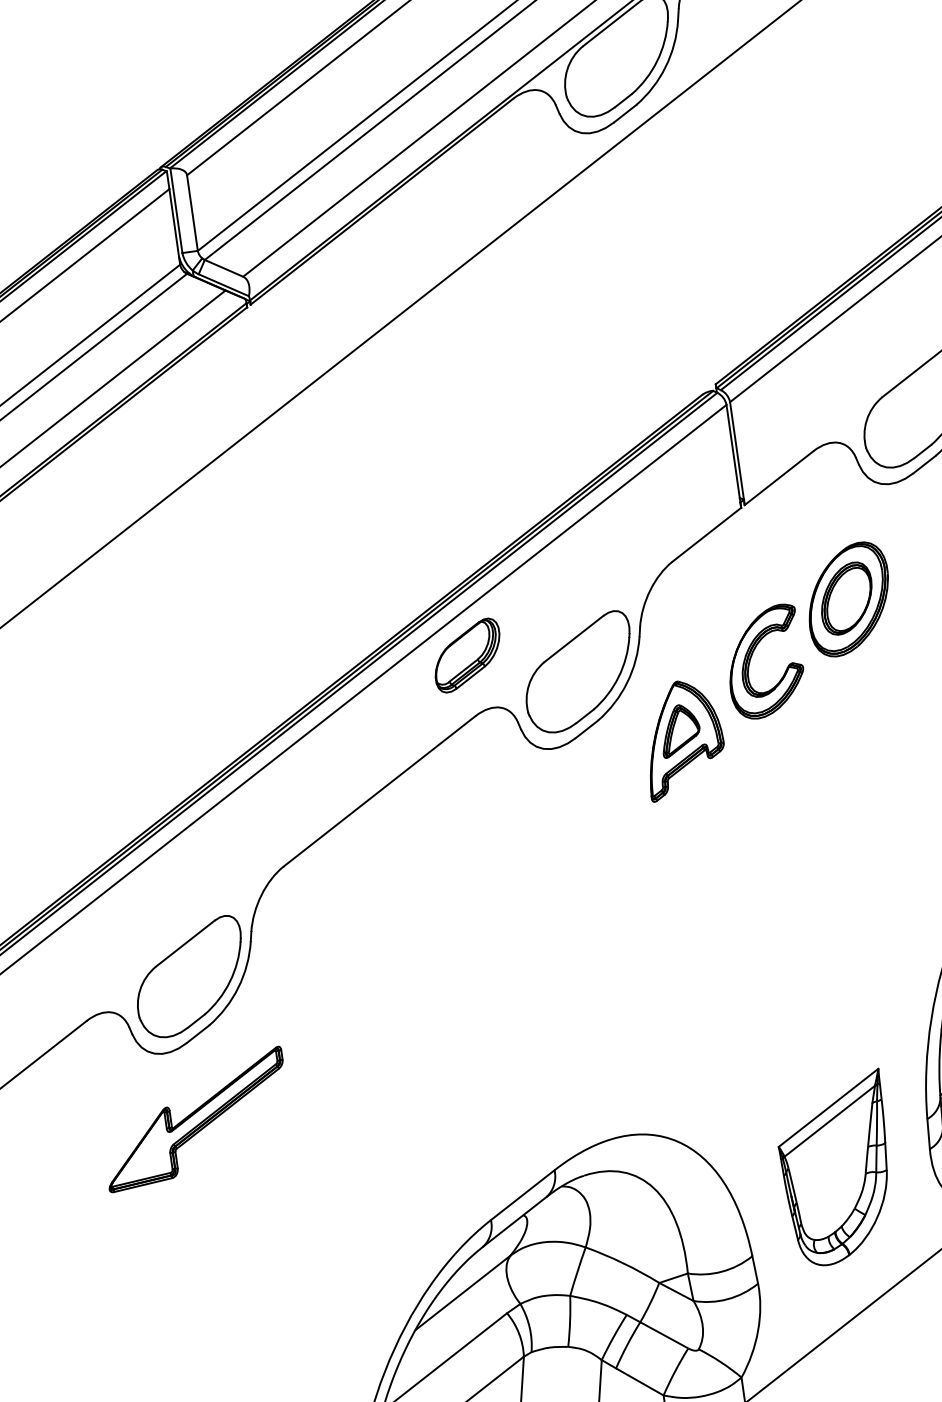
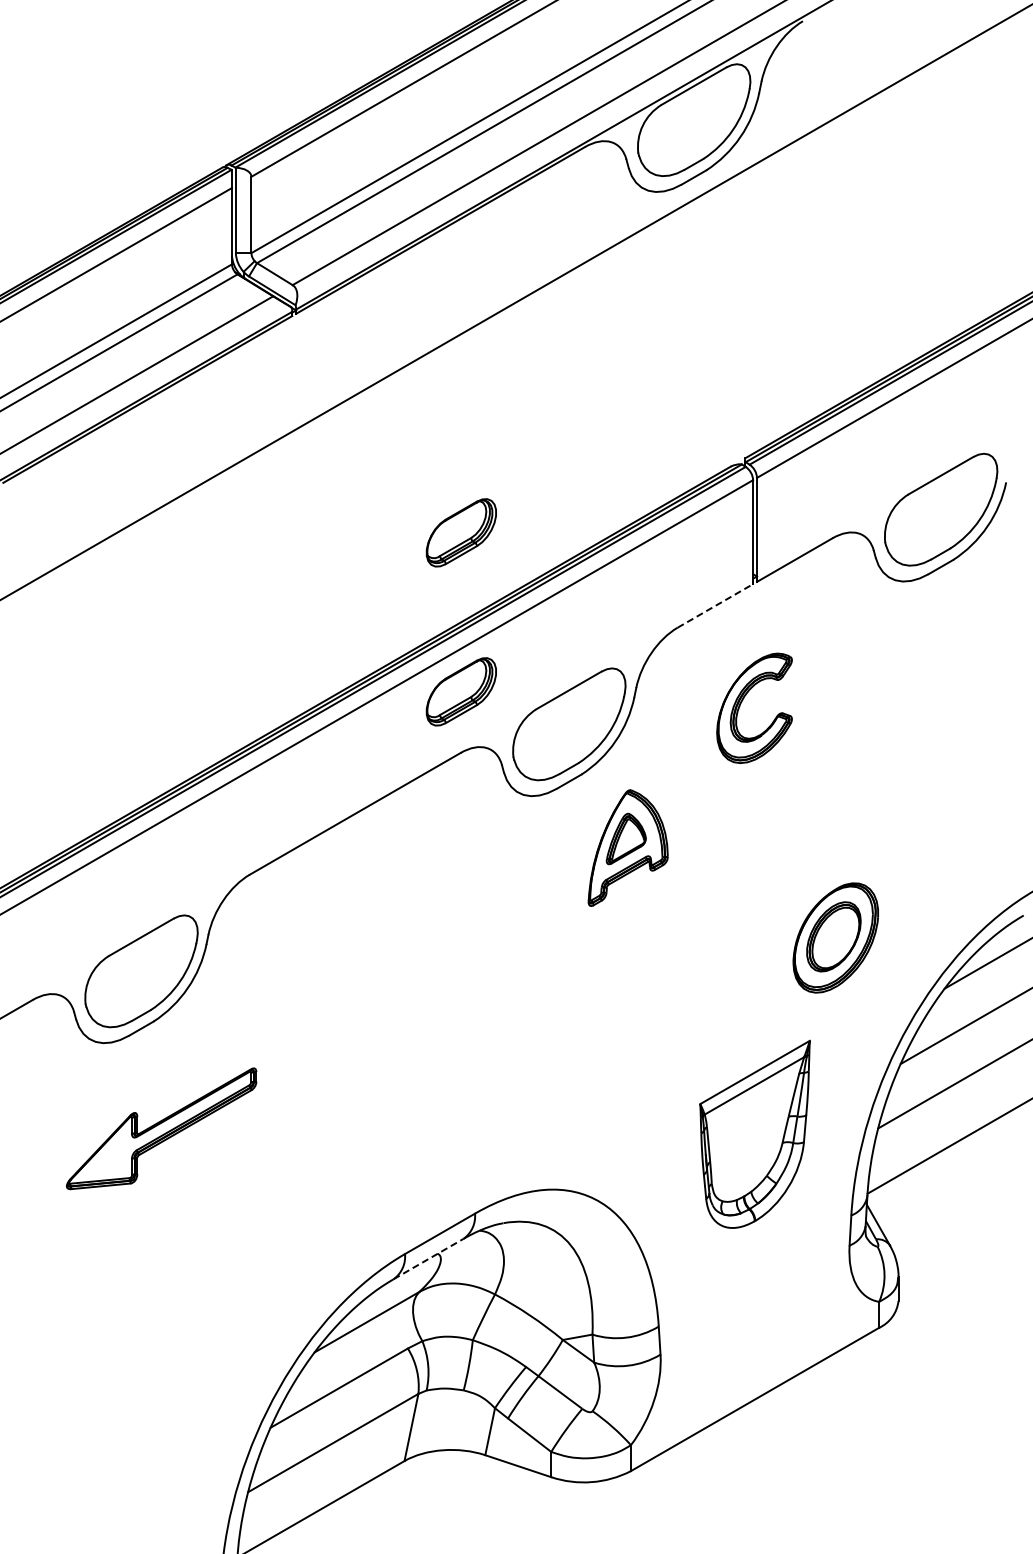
part: (444, 497) -> (460, 532), added
line: (706, 534) -> (715, 605), solid -> dashed
part: (848, 599) -> (835, 937), moved
part: (751, 658) -> (742, 702), moved
part: (682, 738) -> (627, 847), moved
part: (195, 1119) -> (161, 1128), moved
part: (836, 1168) -> (754, 1133), moved
line: (515, 1221) -> (429, 1258), solid -> dashed

